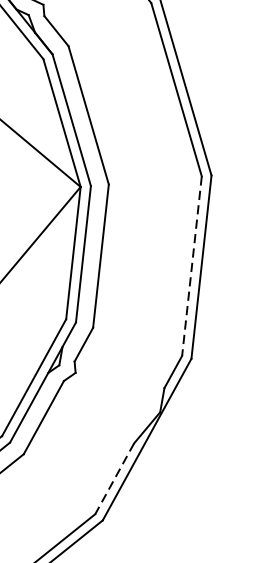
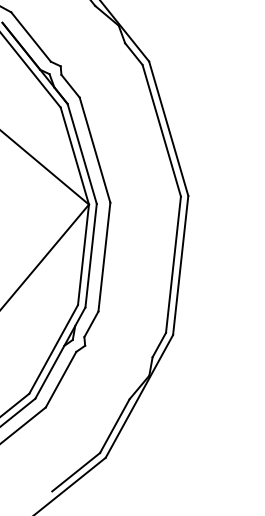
line: (191, 265) -> (173, 264), dashed -> solid
line: (114, 479) -> (114, 426), dashed -> solid

